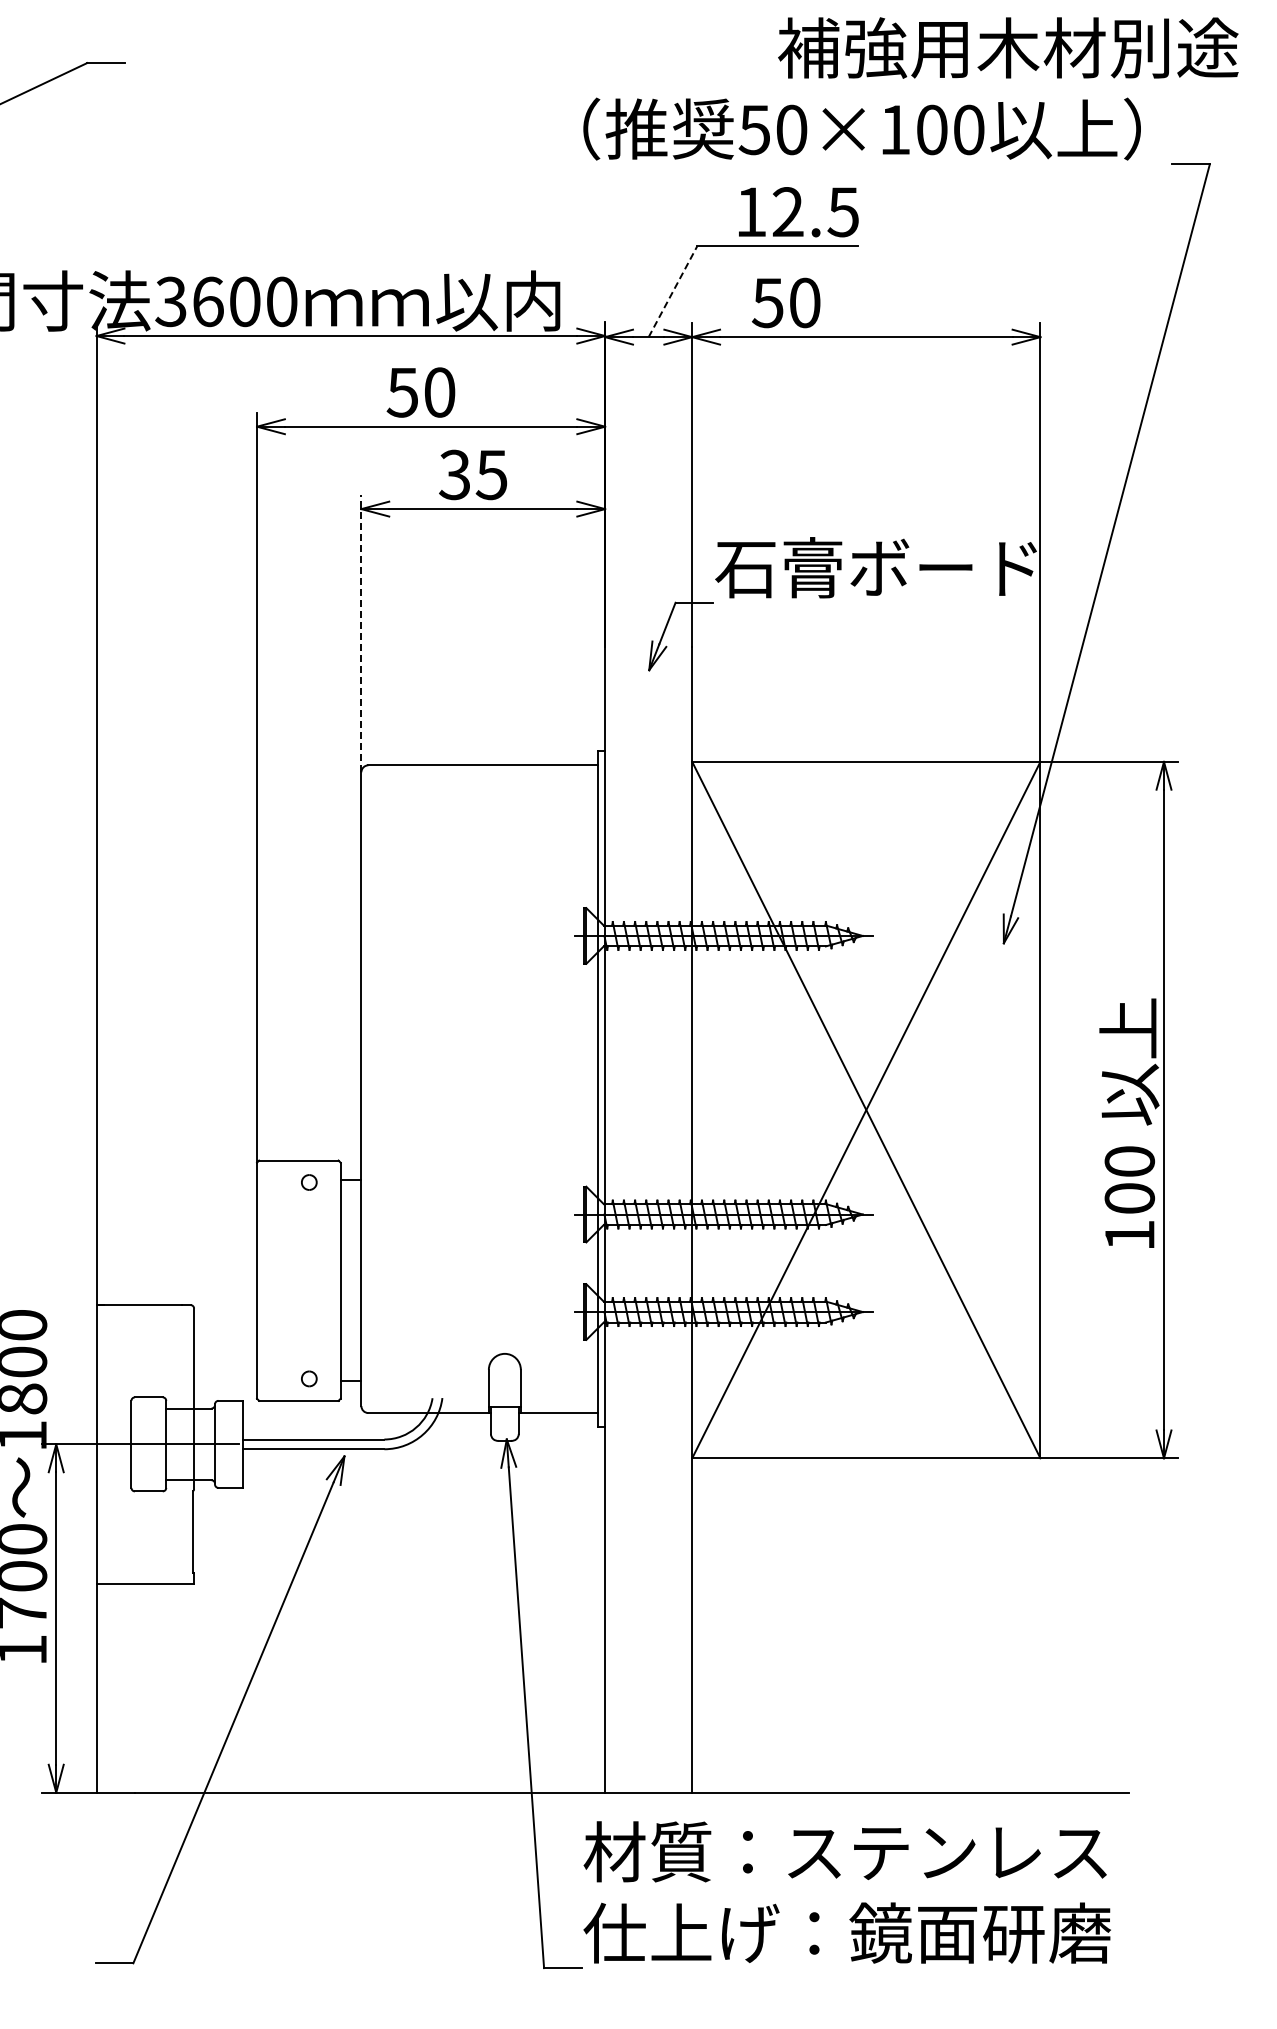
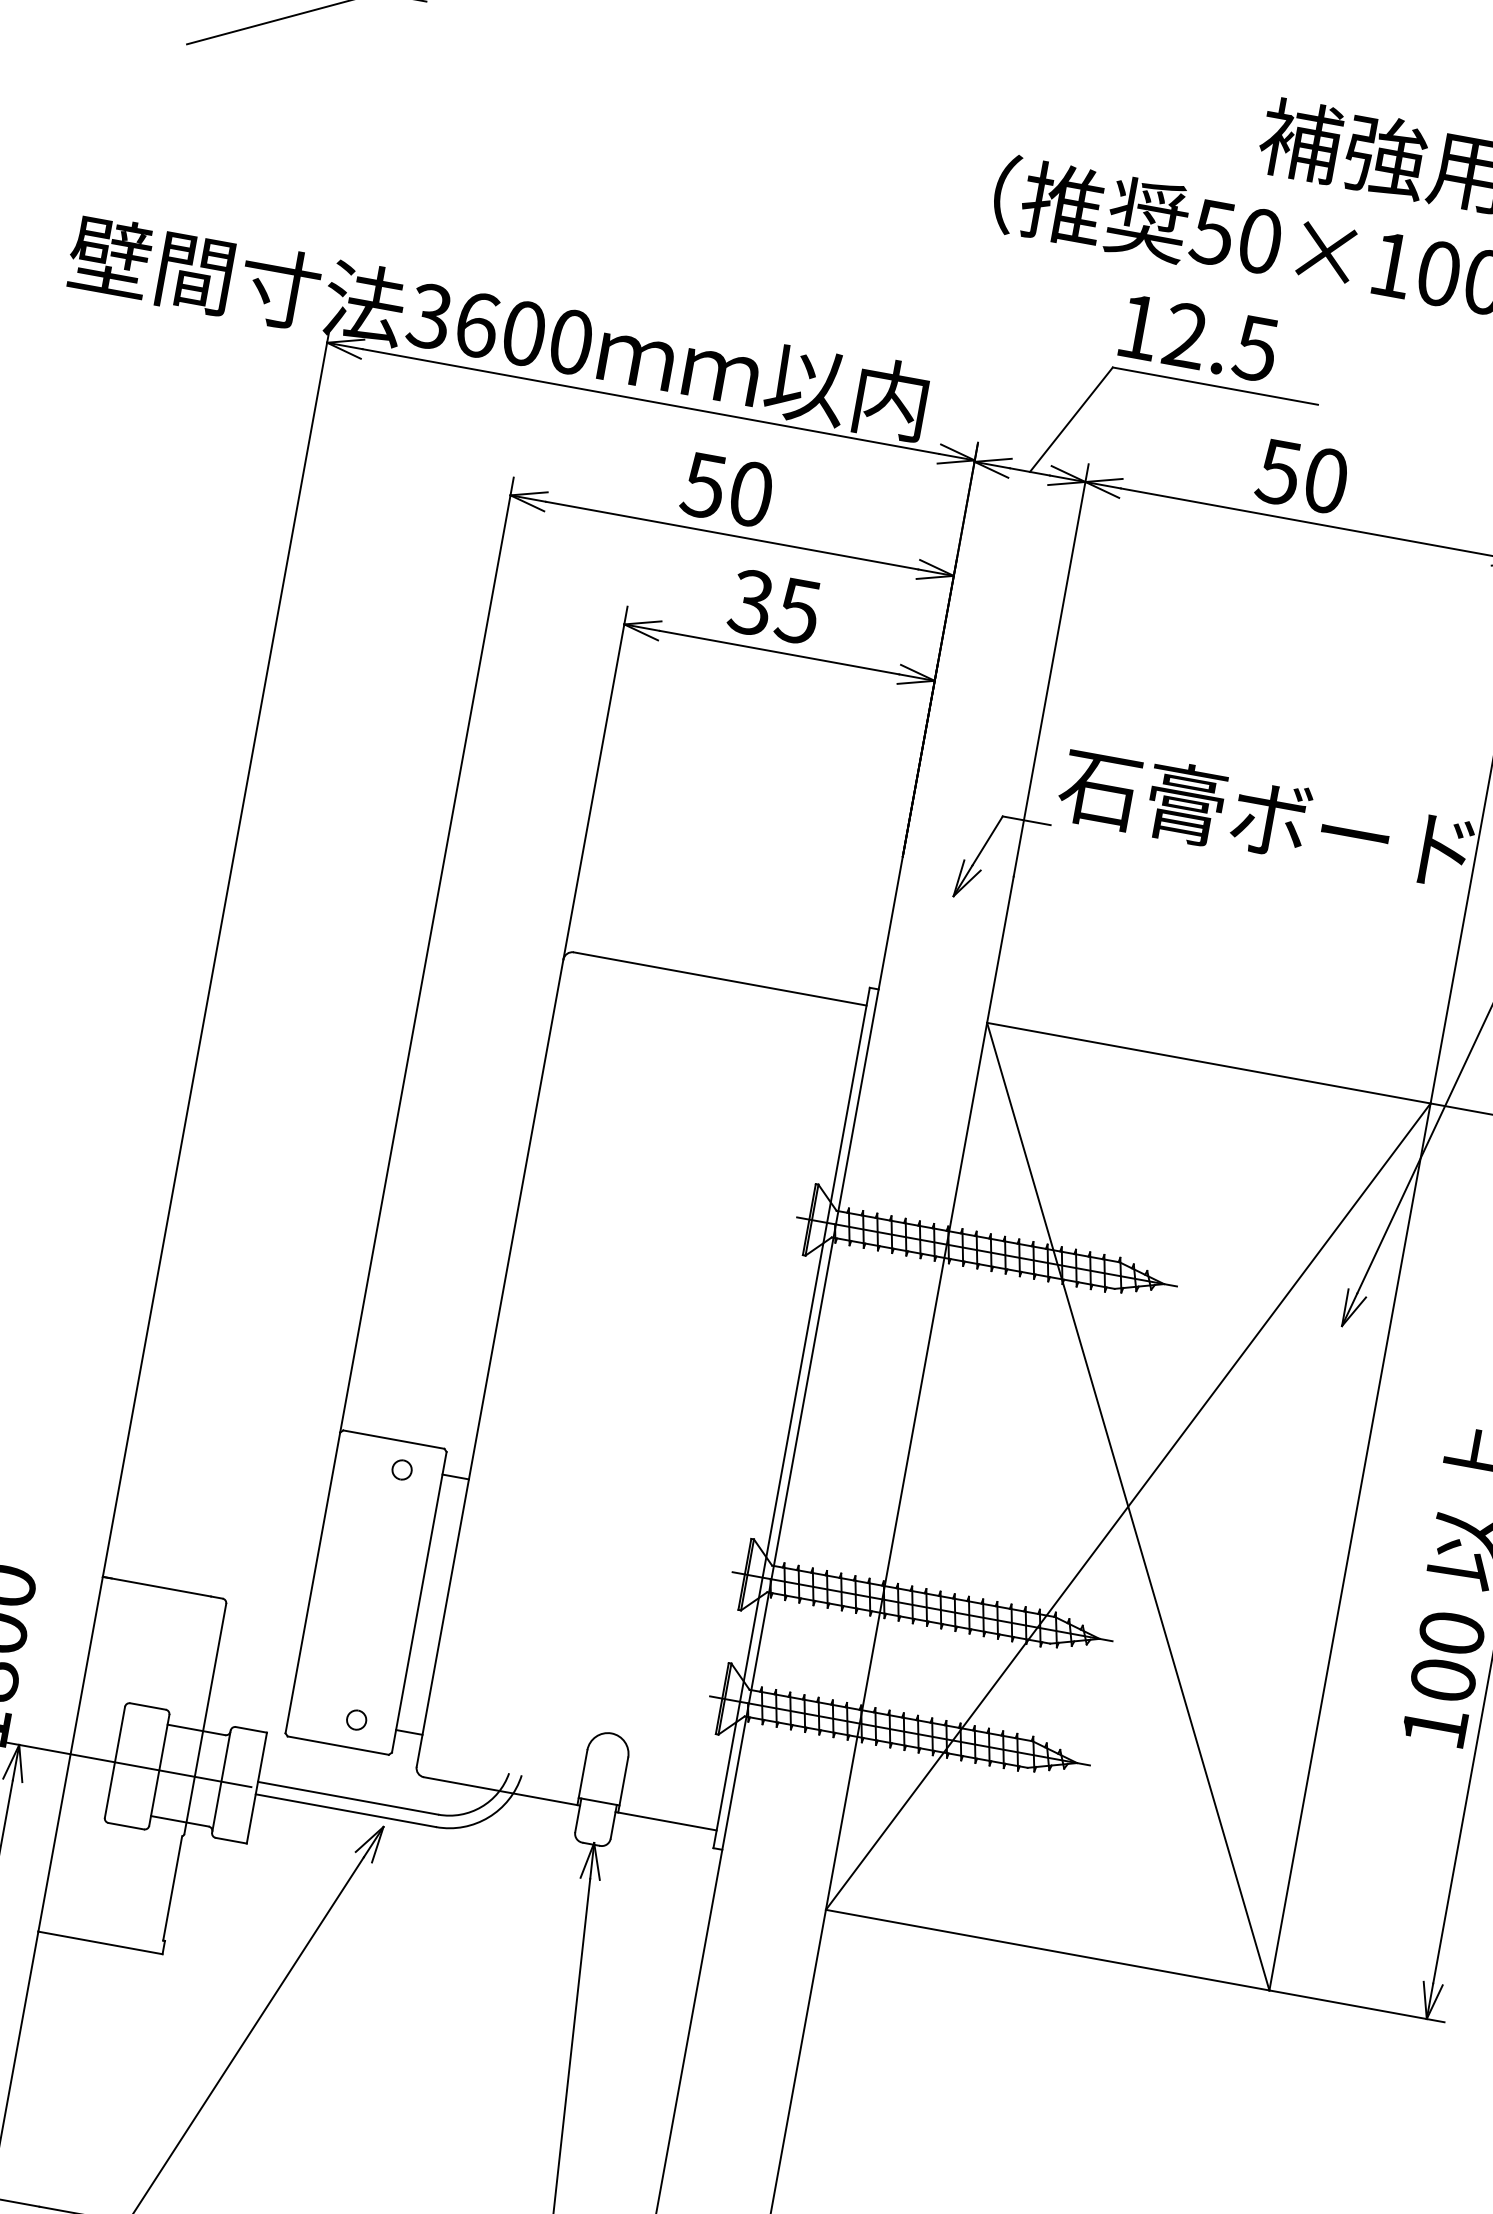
text: (798, 212) -> (1198, 338), moved
line: (673, 291) -> (1072, 419), dashed -> solid
text: (786, 302) -> (1302, 475), moved
line: (361, 633) -> (595, 782), dashed -> solid

